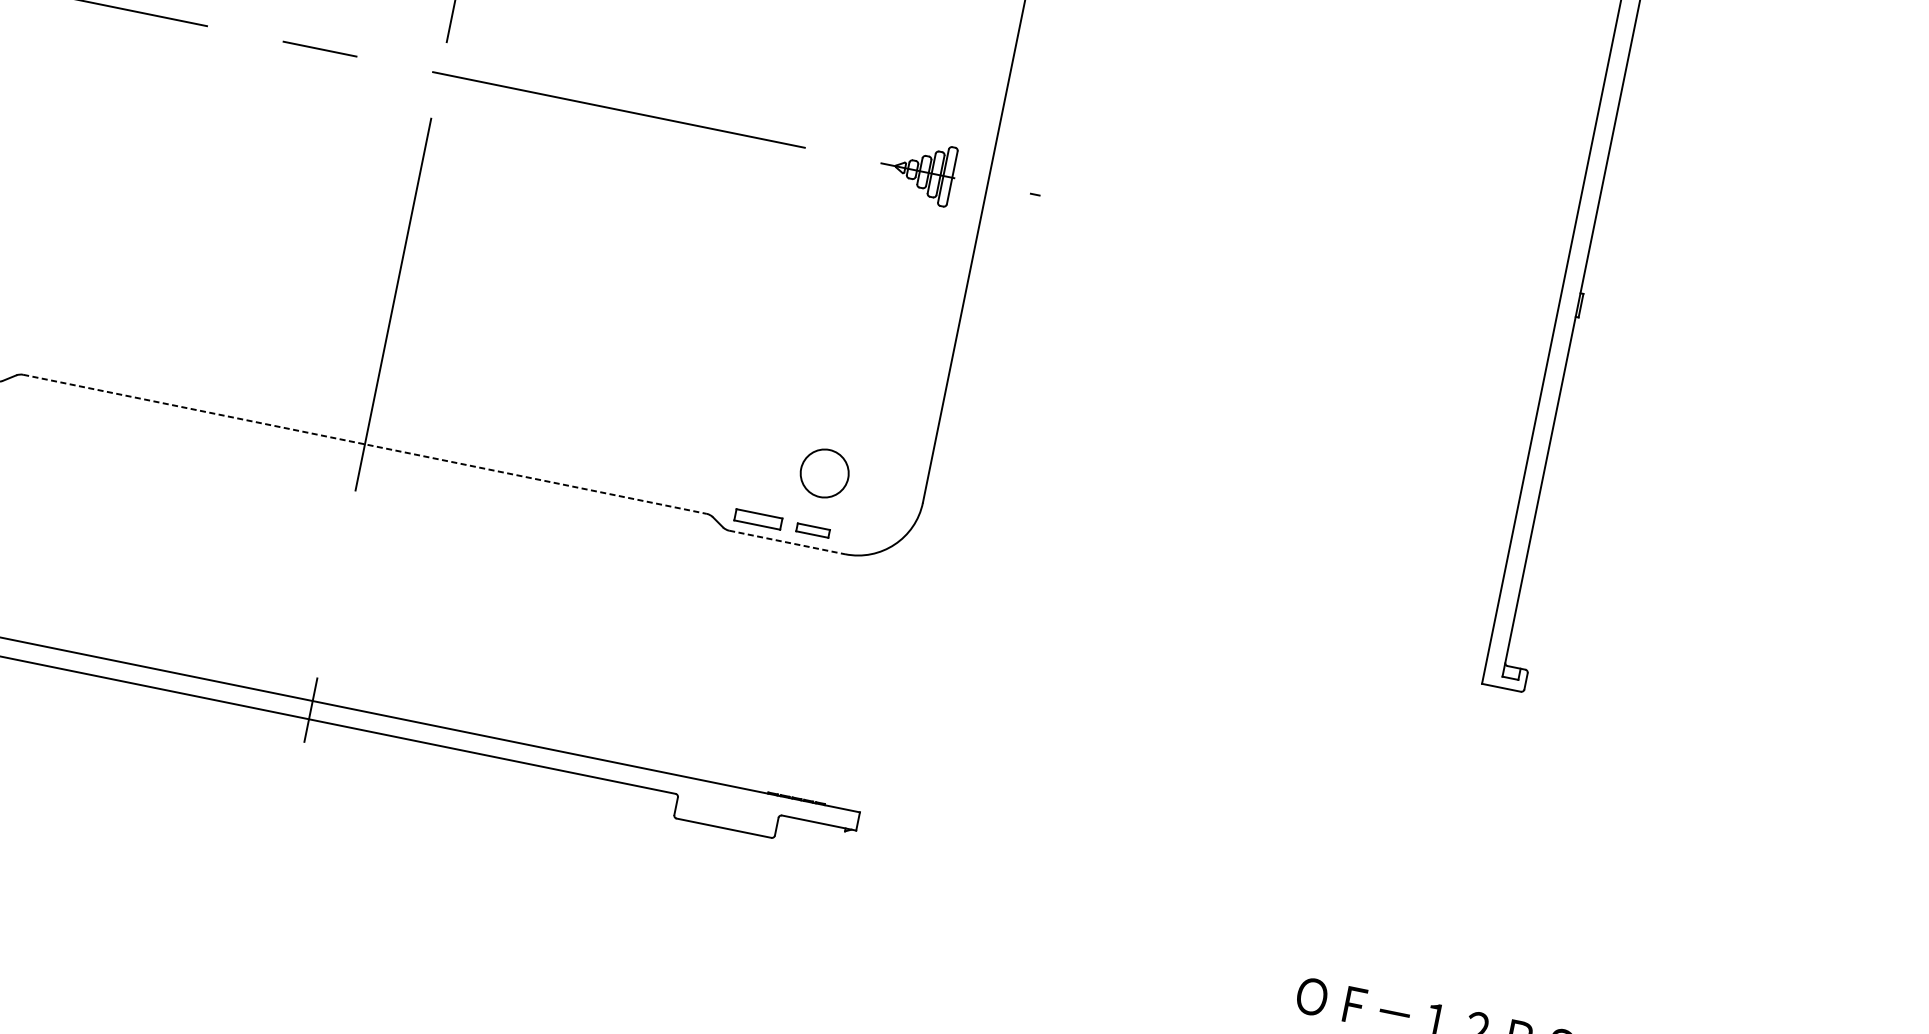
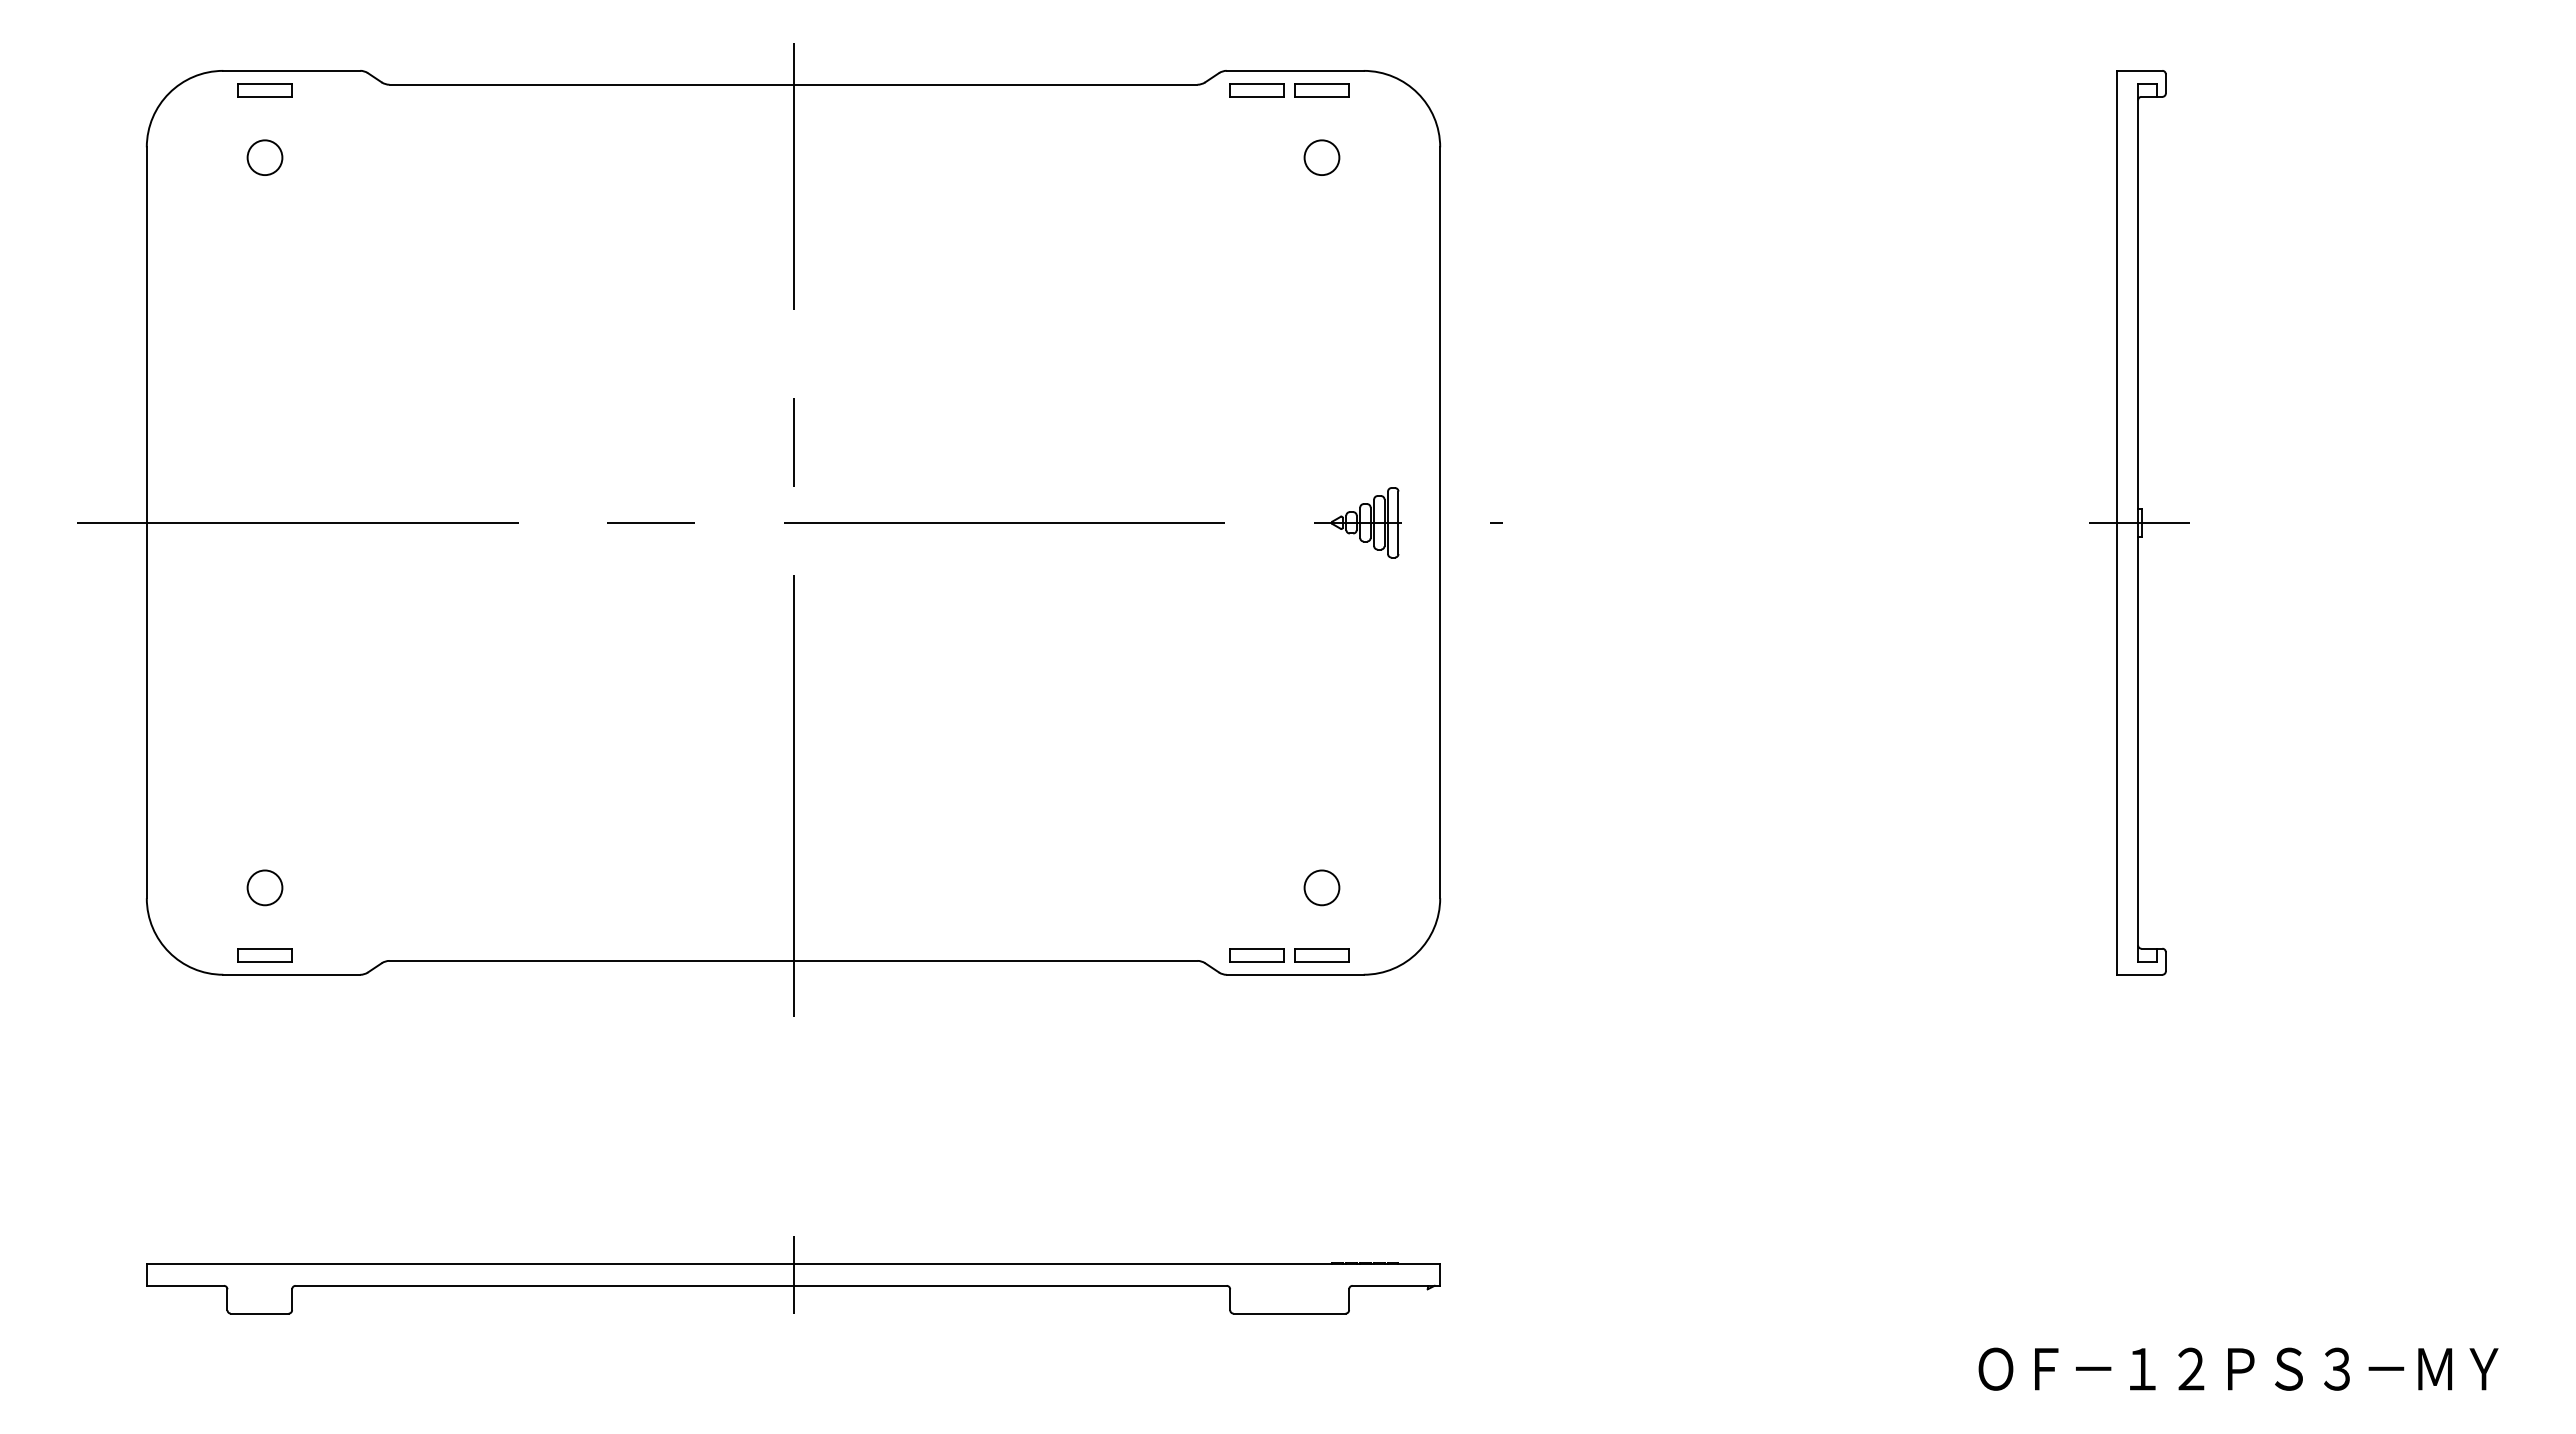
line: (1579, 305) -> (2139, 522), added
line: (365, 443) -> (793, 960), dashed -> solid
circle: (824, 473) -> (1321, 887), size x0.62
part: (812, 530) -> (1321, 955), size x1.43
line: (787, 542) -> (1295, 974), dashed -> solid

